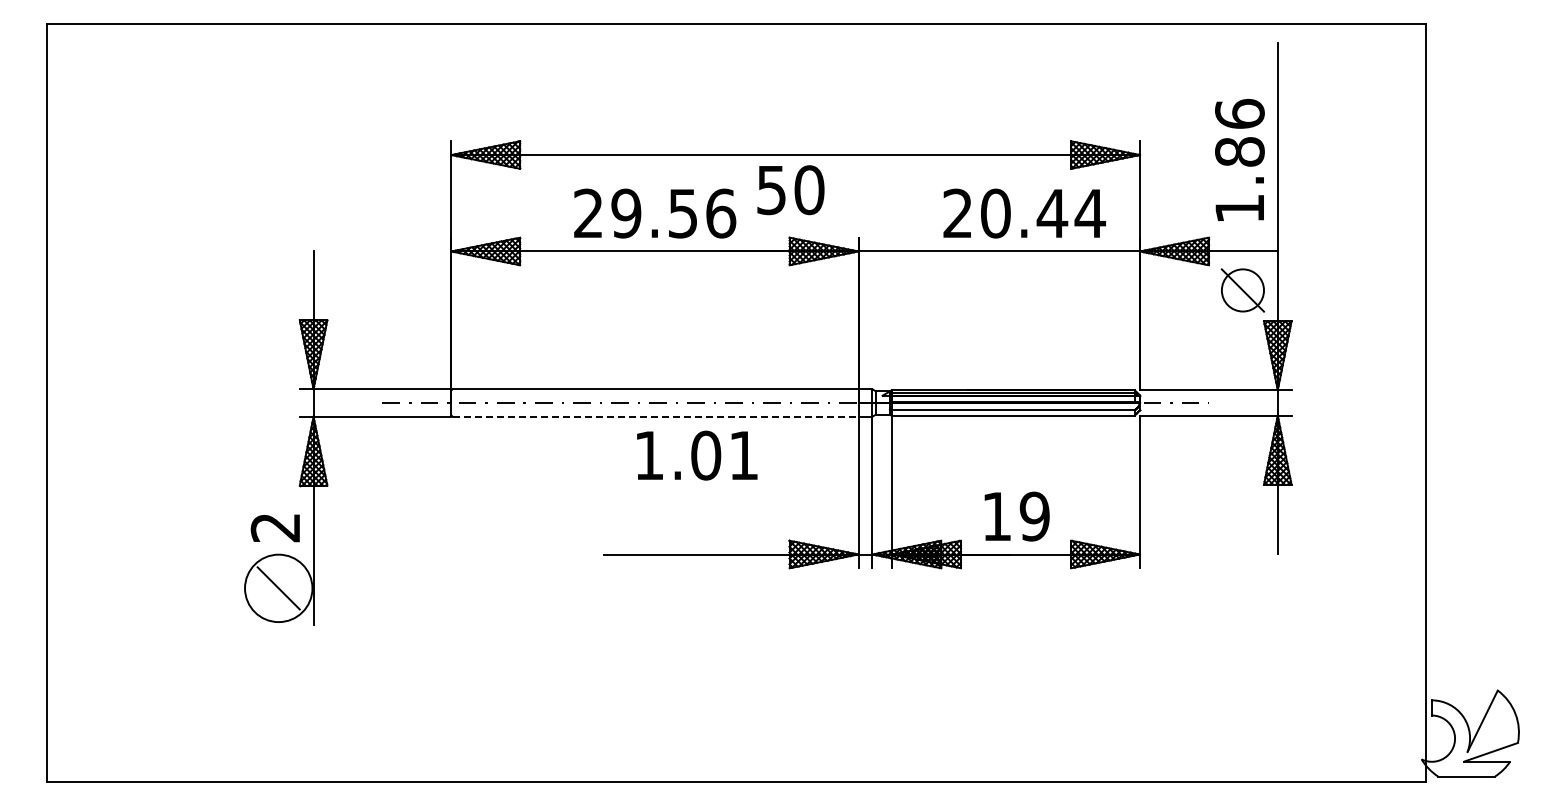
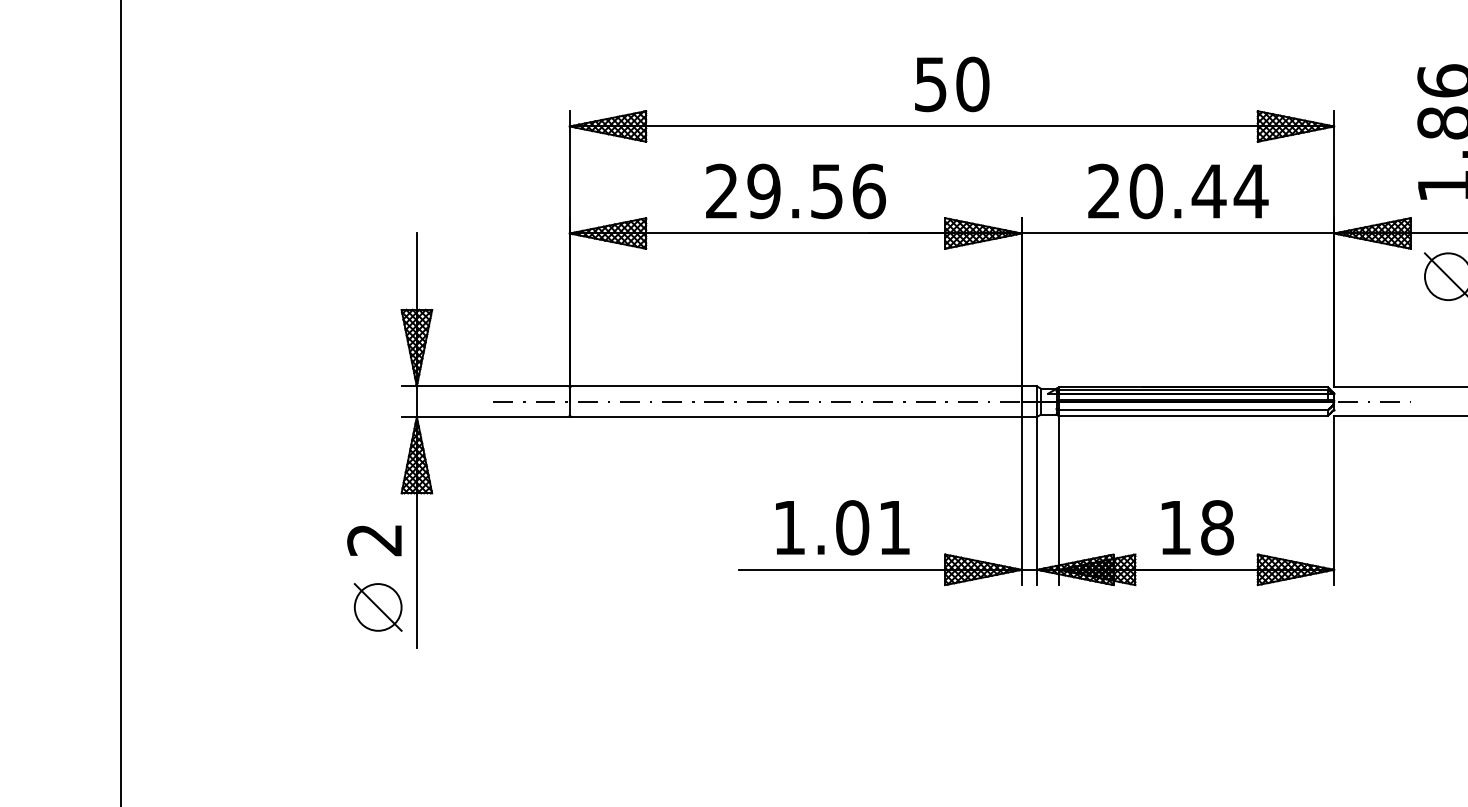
text: (790, 190) -> (951, 84), moved
text: (1024, 213) -> (1178, 191), moved
line: (655, 416) -> (796, 416), dashed -> solid
text: (697, 455) -> (842, 527), moved
text: (1034, 516) -> (1217, 527), 19 -> 18
circle: (278, 588) -> (377, 607), size x0.62

